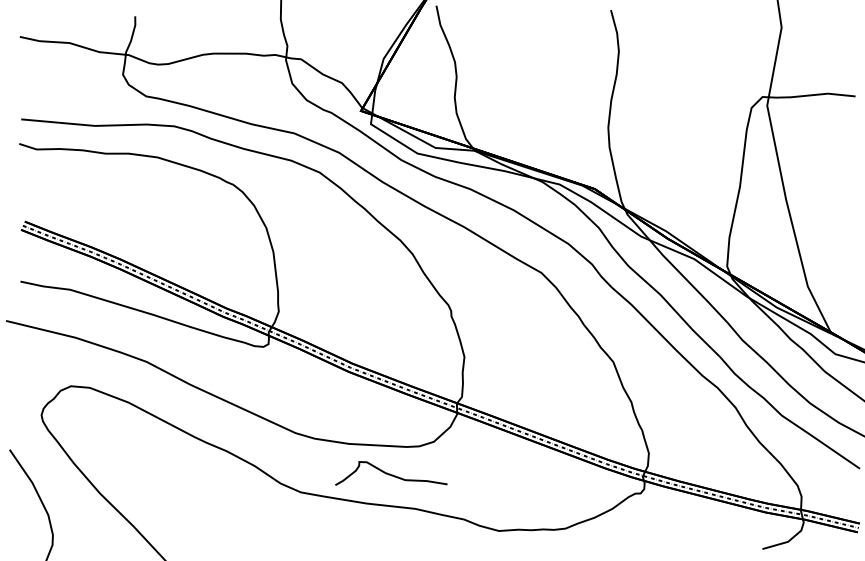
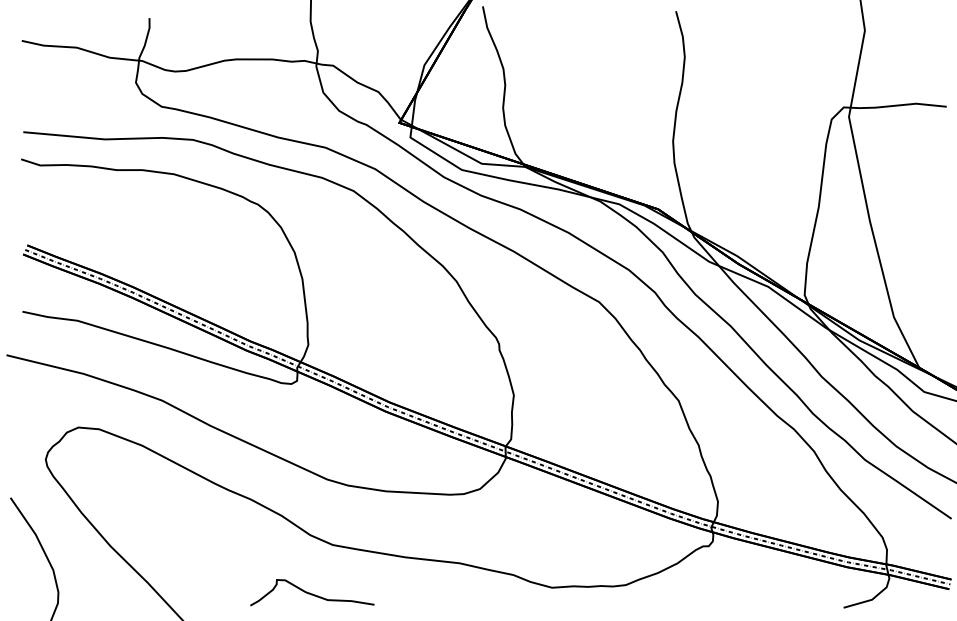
curve: (390, 473) -> (311, 592), moved

